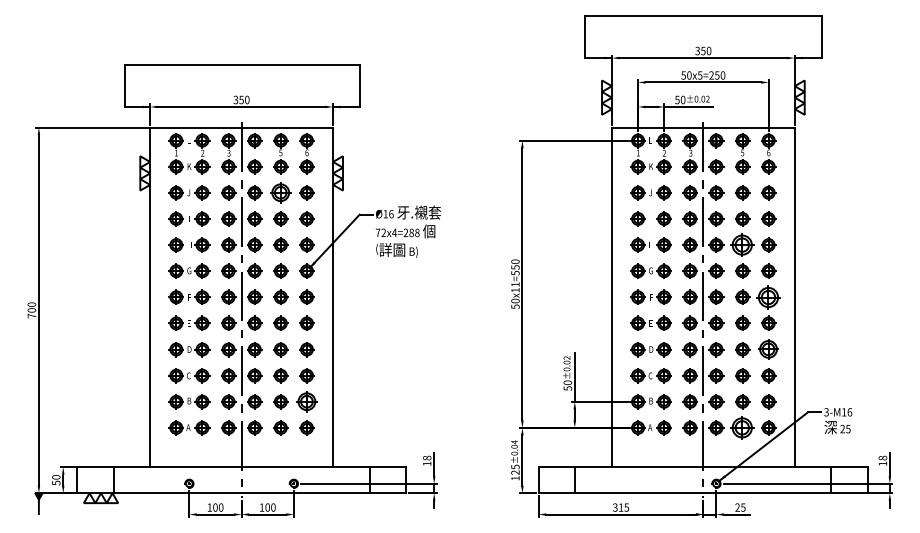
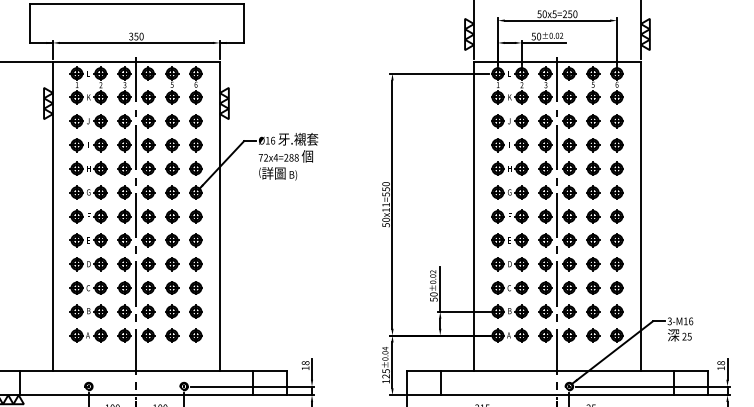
part: (280, 192) -> (171, 120), size x0.71
part: (742, 244) -> (593, 168), size x0.62
part: (768, 296) -> (616, 215), size x0.62
part: (768, 349) -> (616, 264), size x0.71
part: (306, 401) -> (195, 311), size x0.71
part: (742, 427) -> (593, 335), size x0.62

